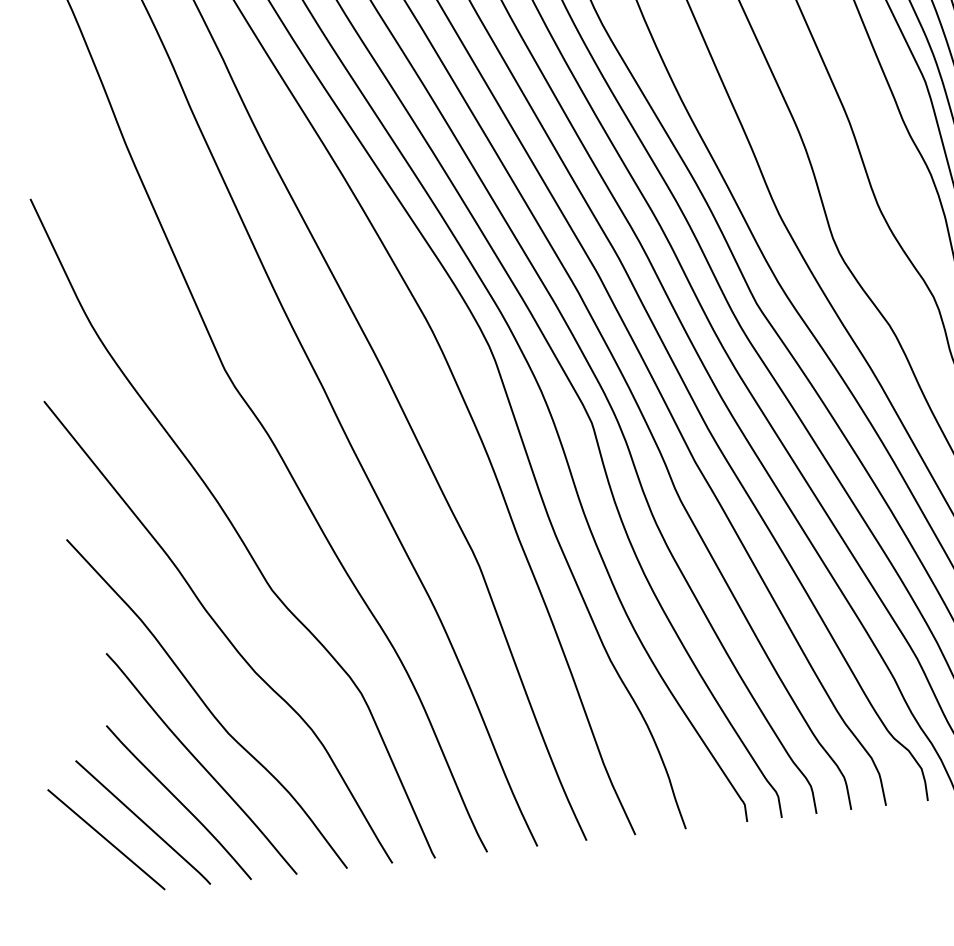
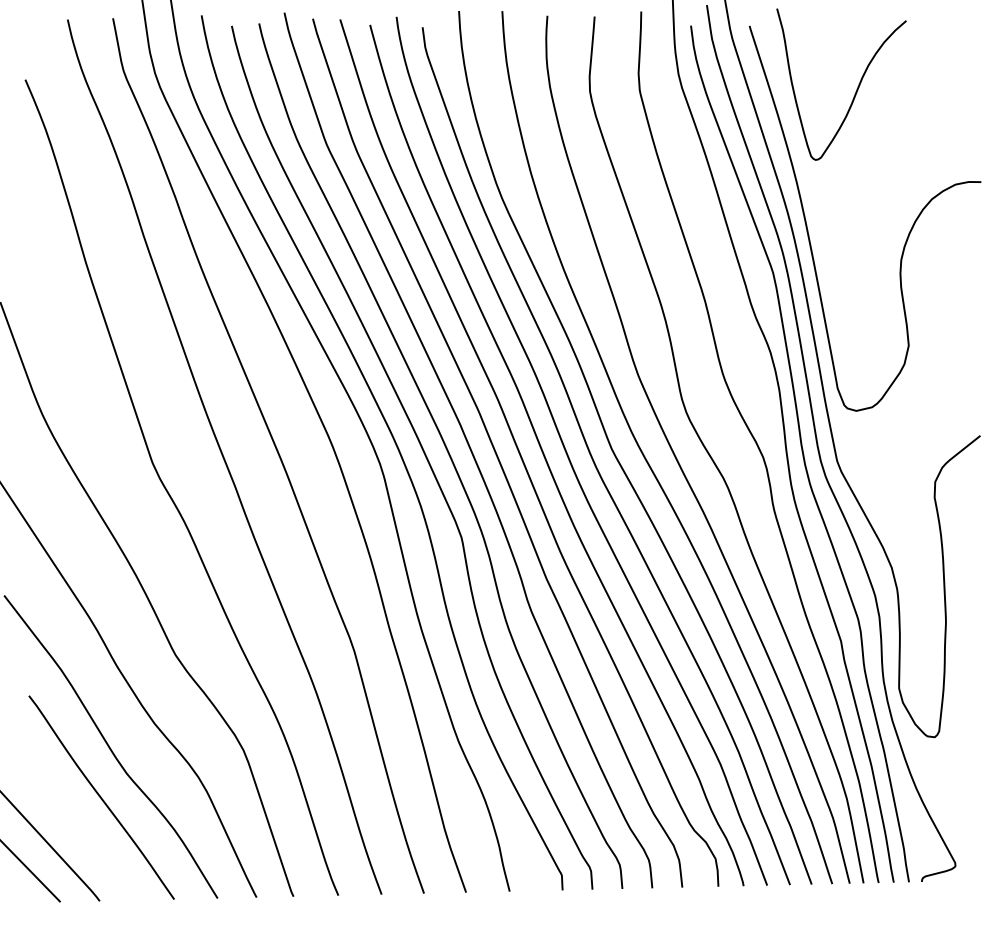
curve: (179, 802) -> (79, 828), removed

